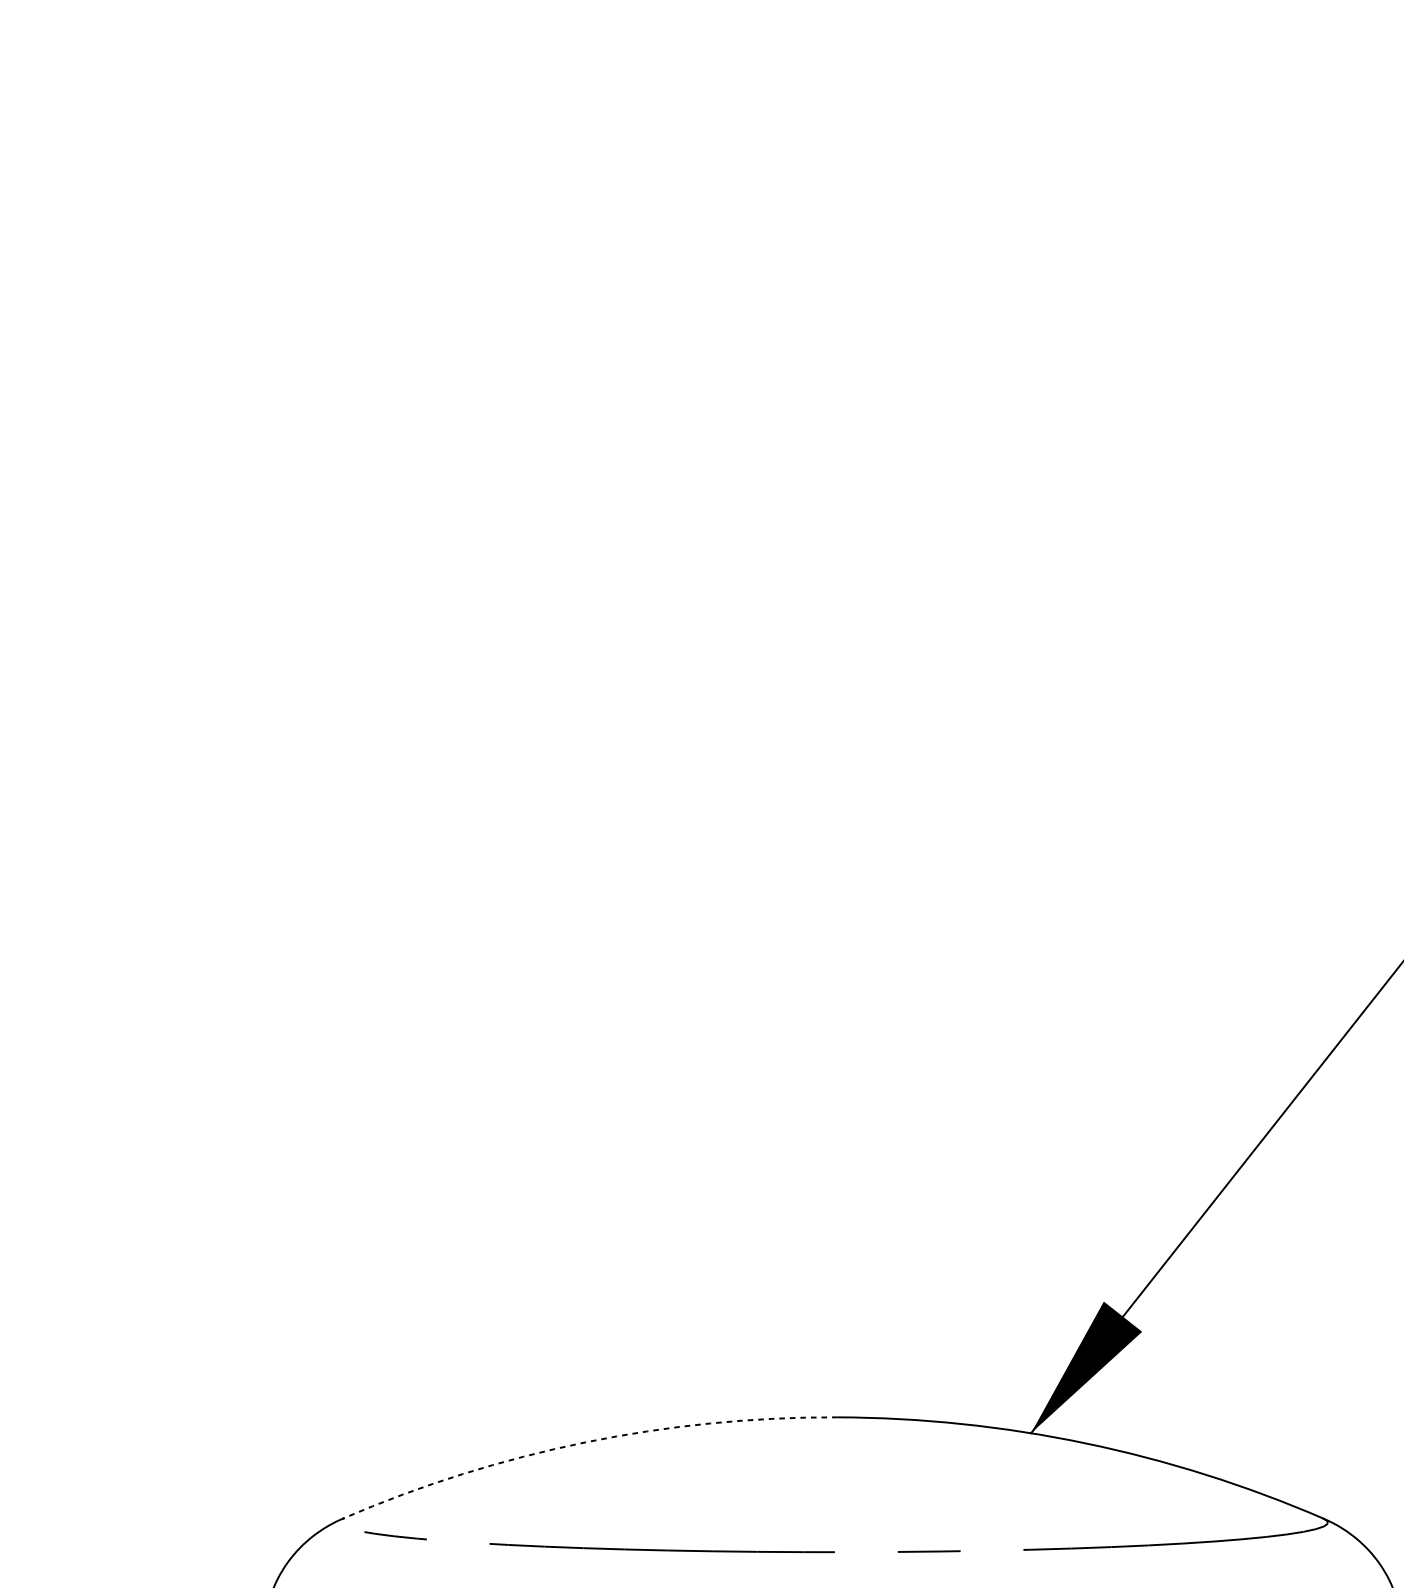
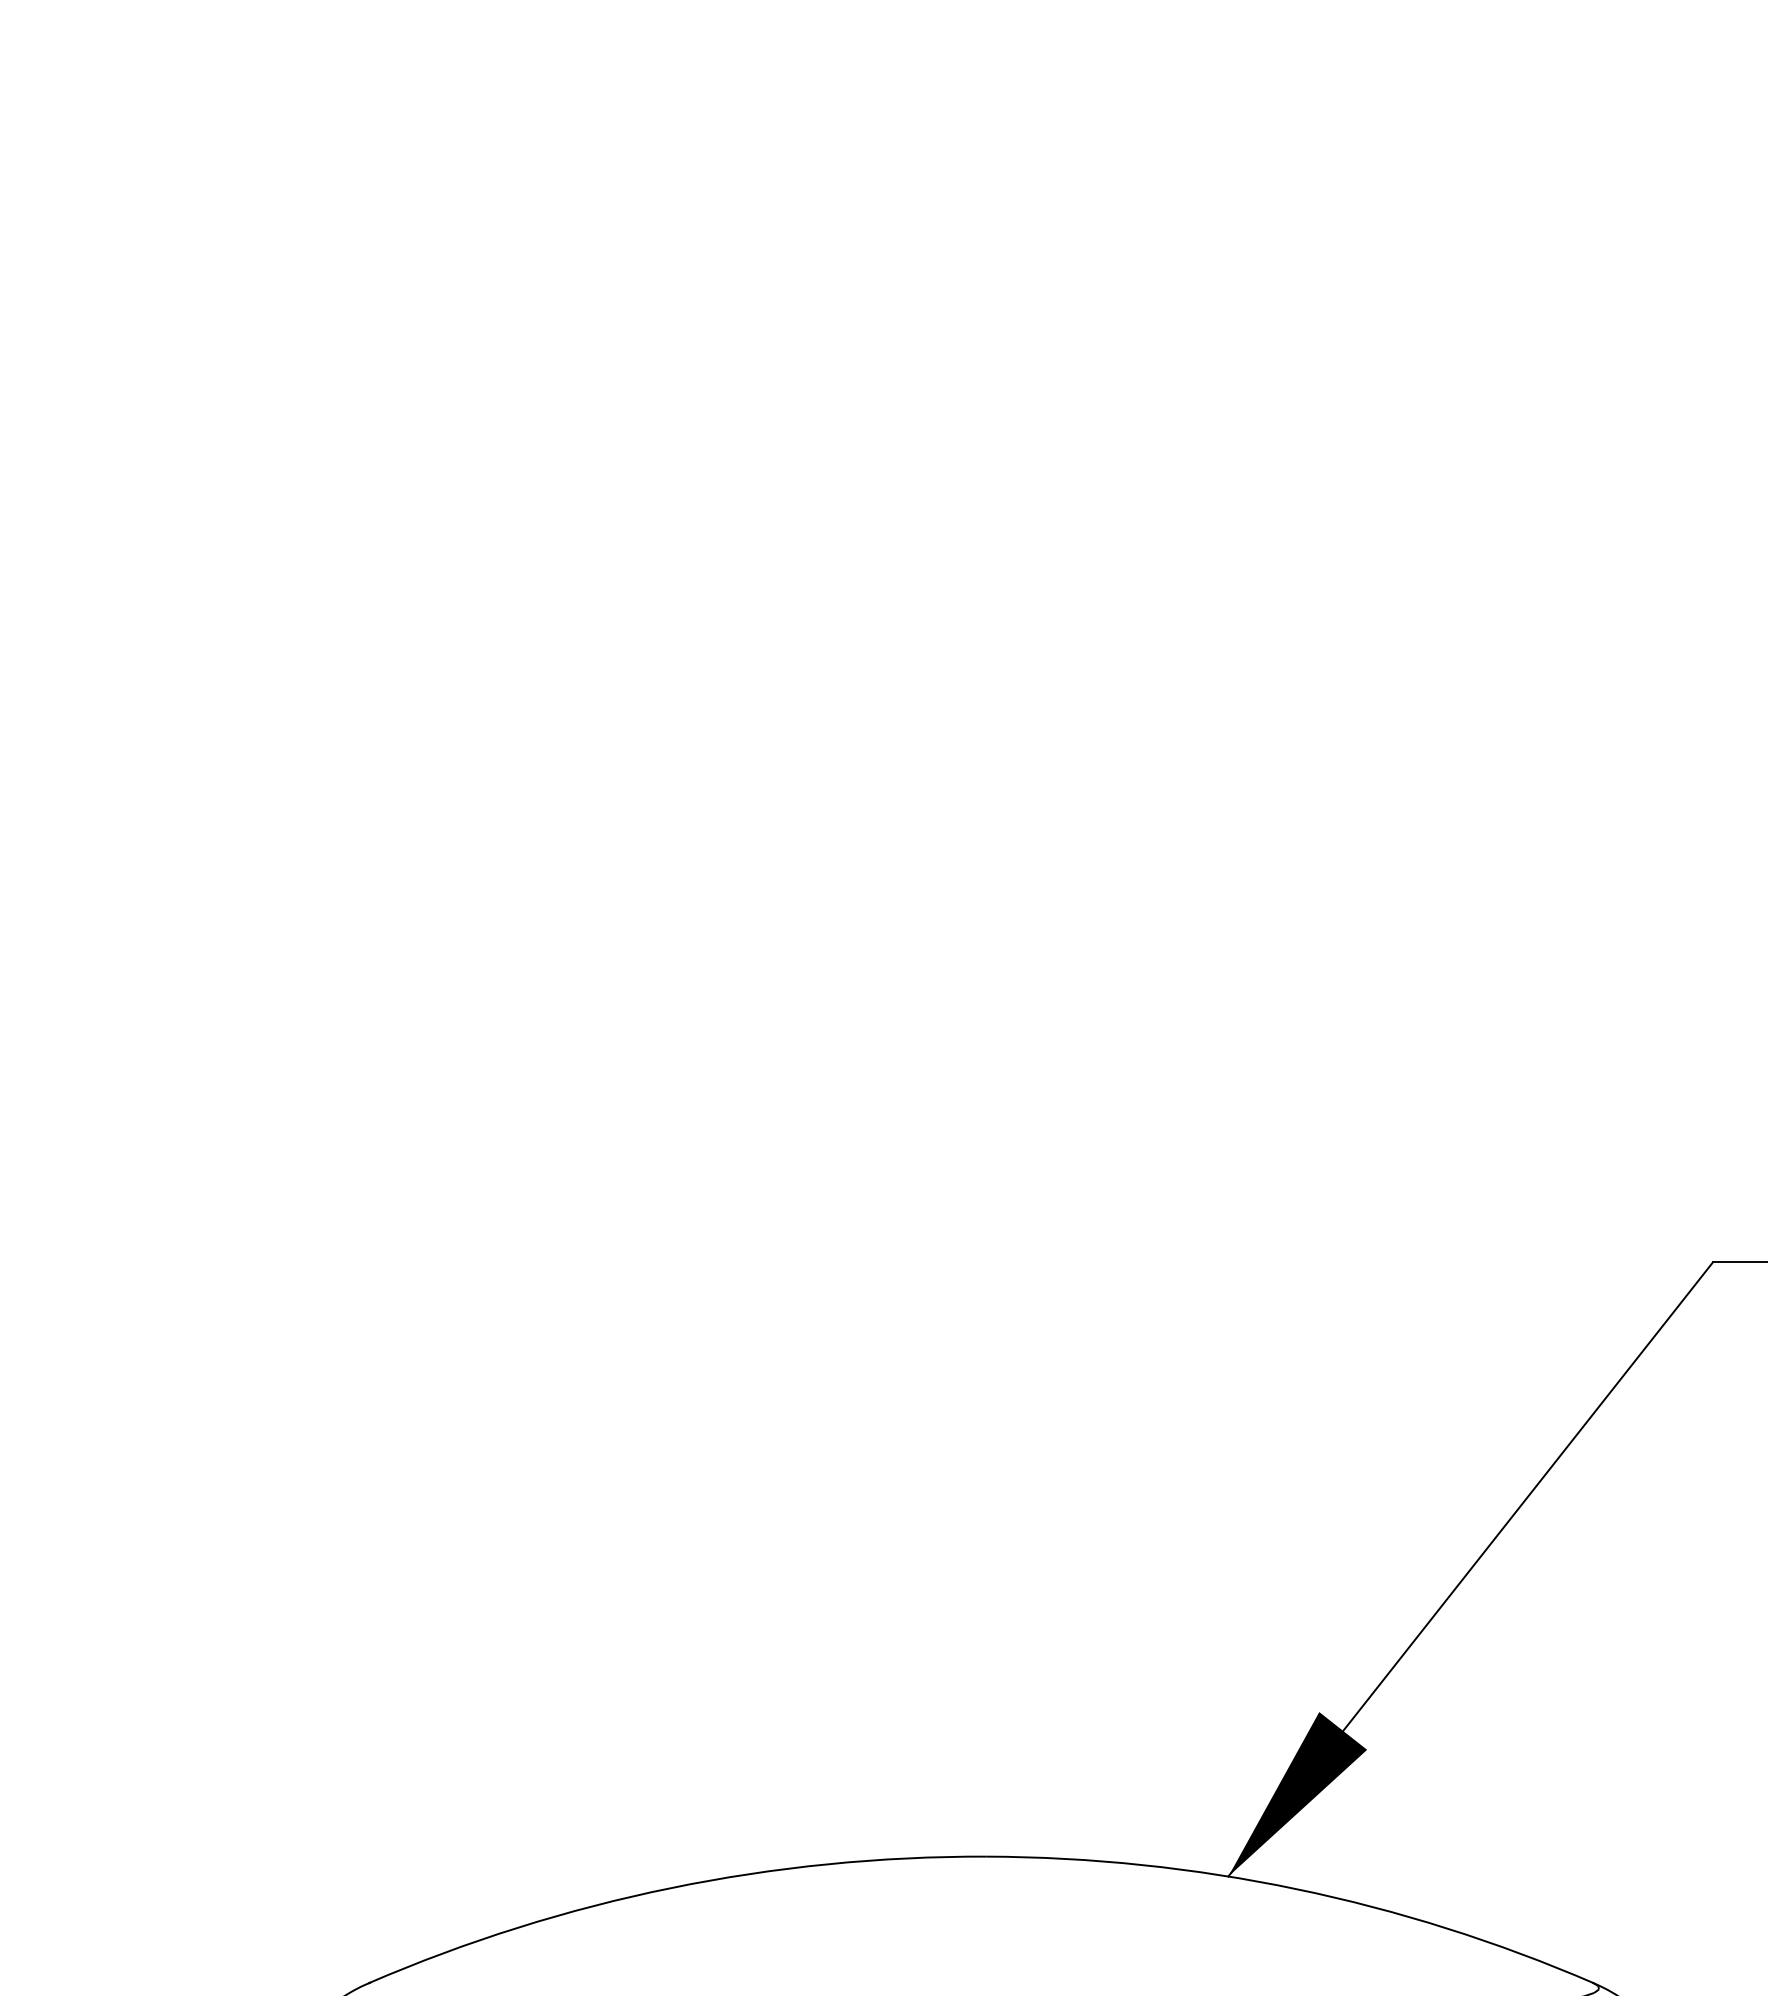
arc: (585, 1442) -> (671, 1888), dashed -> solid

